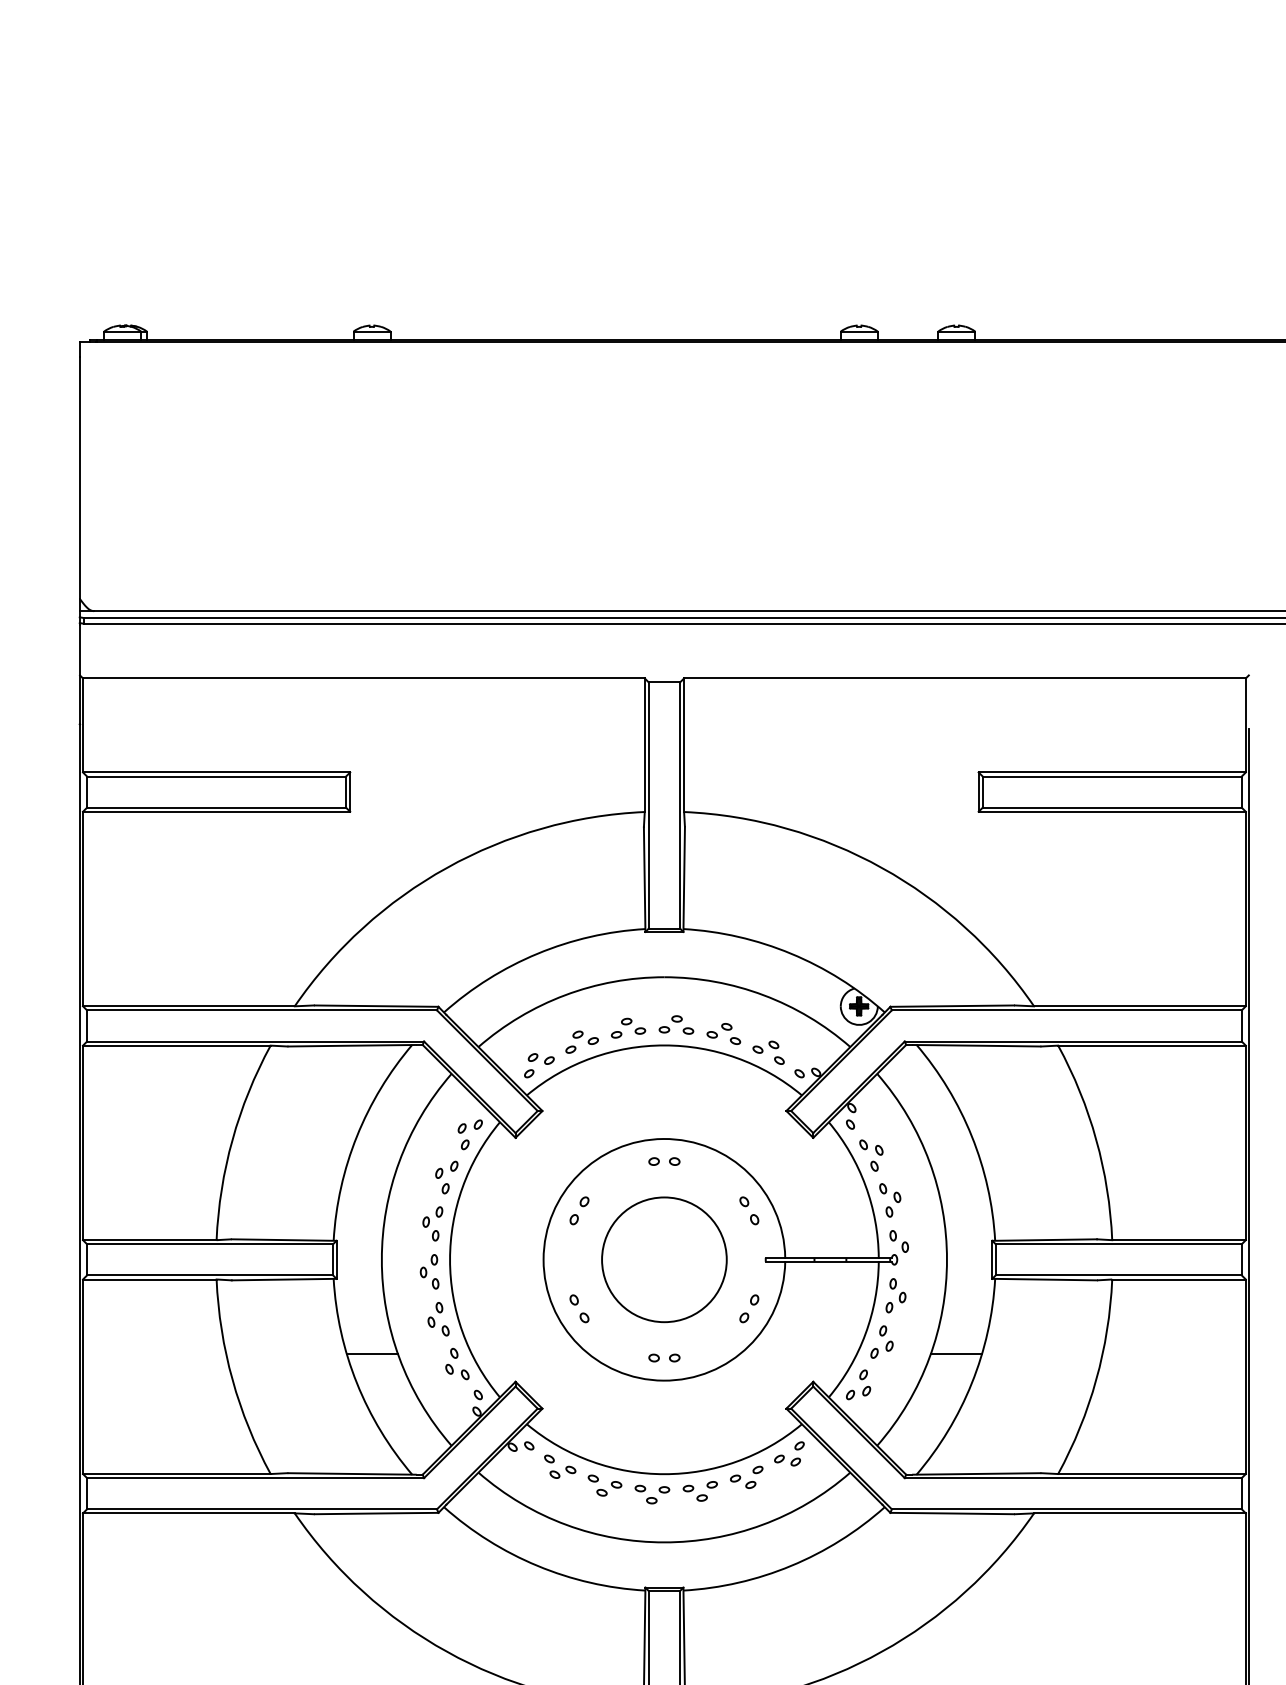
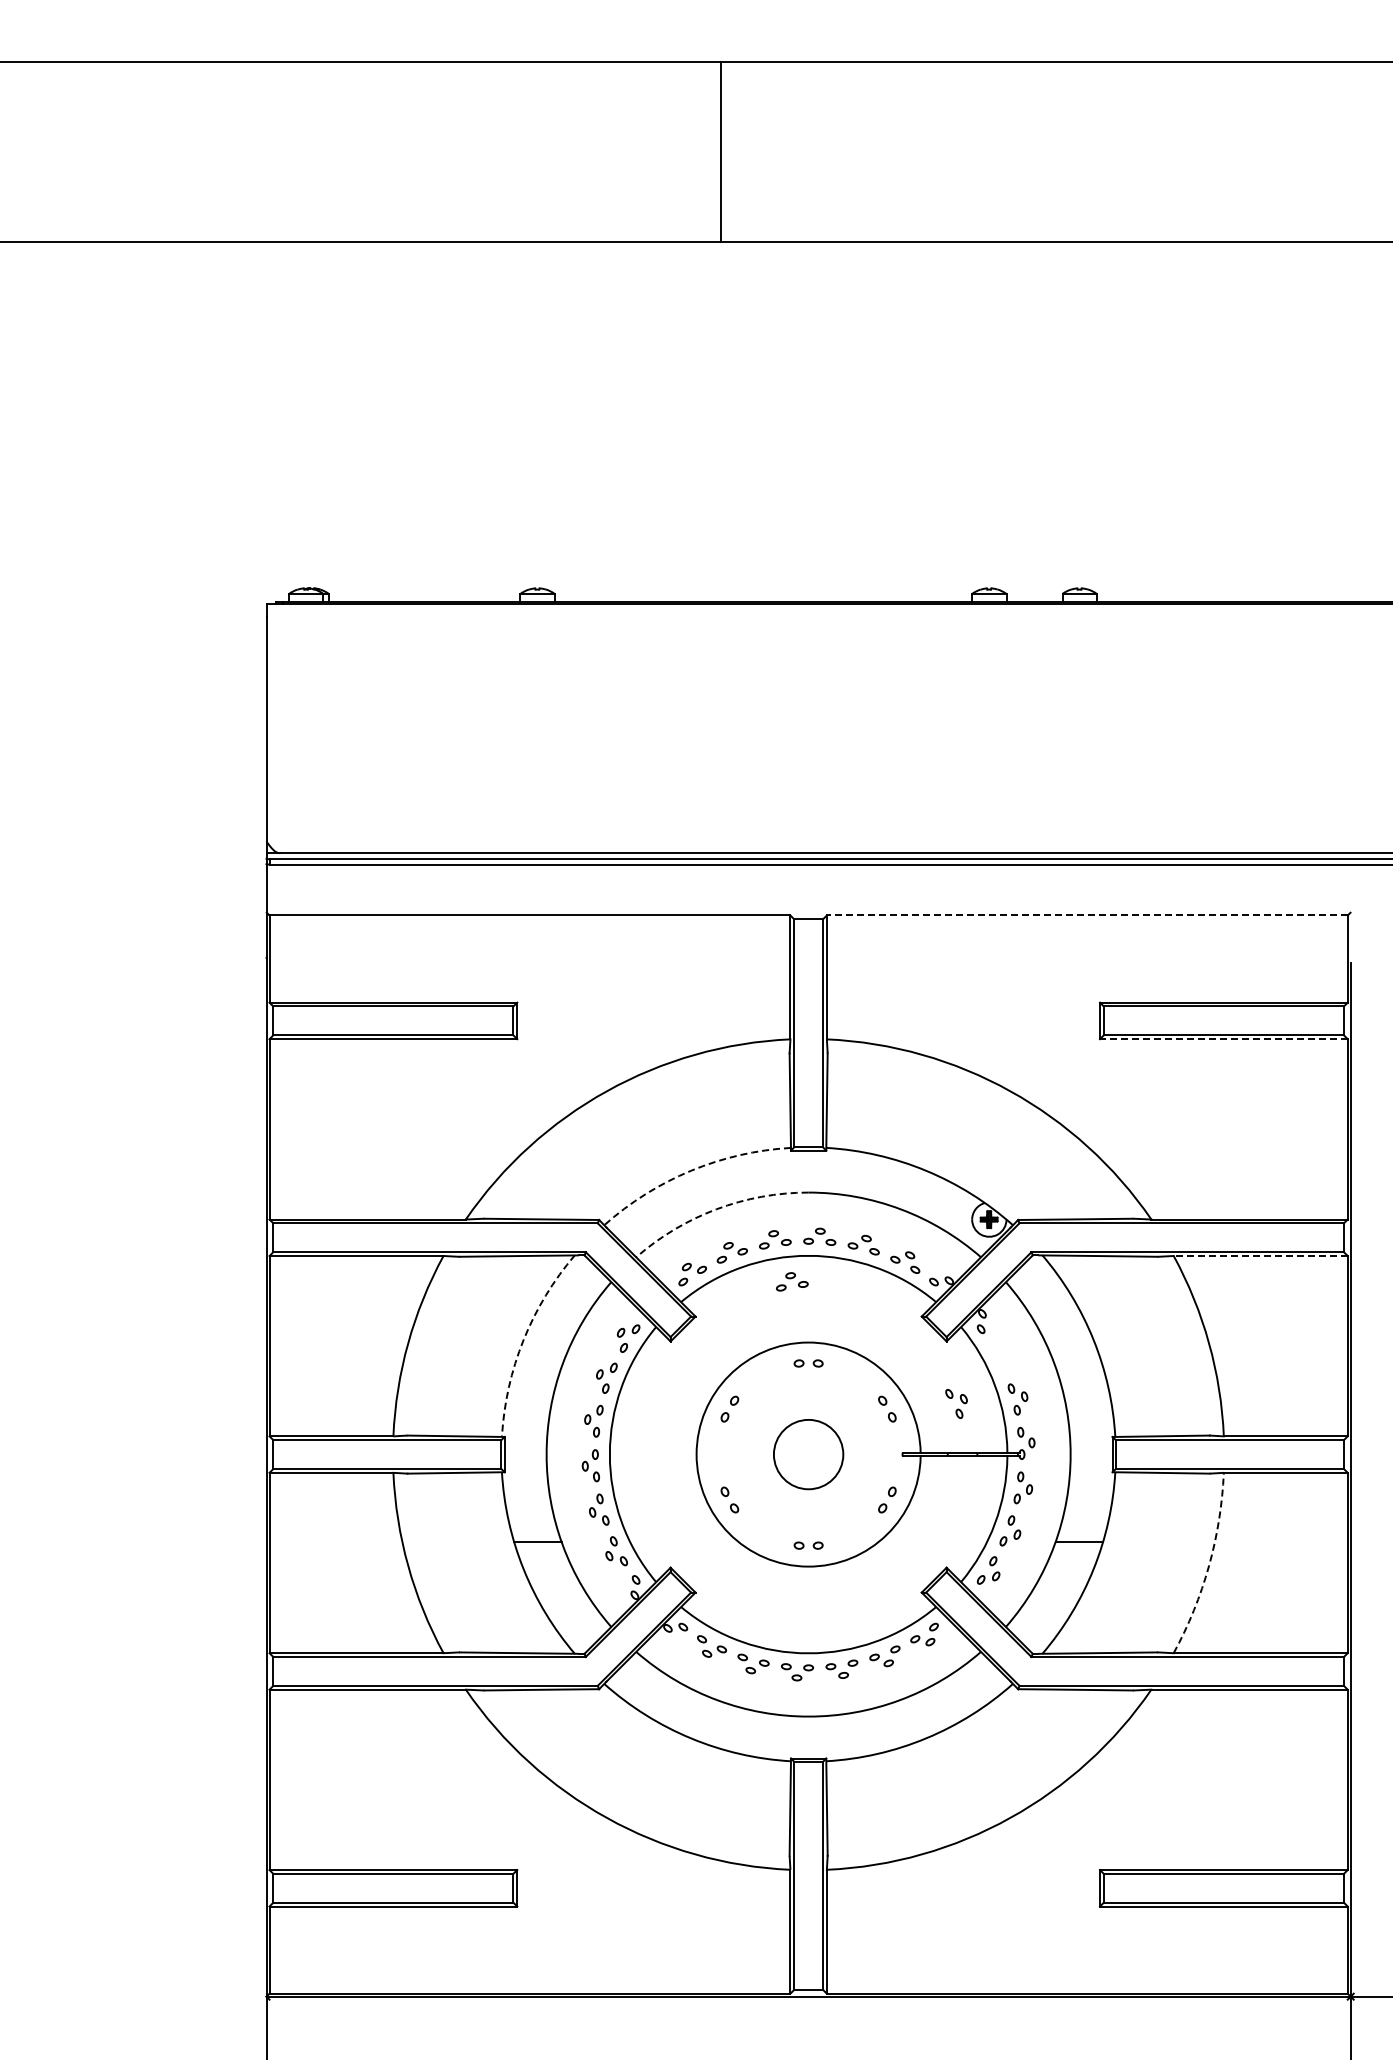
line: (964, 678) -> (1086, 915), solid -> dashed
line: (1111, 812) -> (1223, 1039), solid -> dashed
arc: (538, 953) -> (691, 1170), solid -> dashed
arc: (565, 995) -> (716, 1209), solid -> dashed
line: (1151, 1046) -> (1260, 1256), solid -> dashed
part: (647, 1073) -> (792, 1281), added
arc: (356, 1136) -> (523, 1340), solid -> dashed
part: (871, 1155) -> (956, 1403), moved
circle: (664, 1259) -> (808, 1454), size x0.6
arc: (1096, 1379) -> (1209, 1565), solid -> dashed

